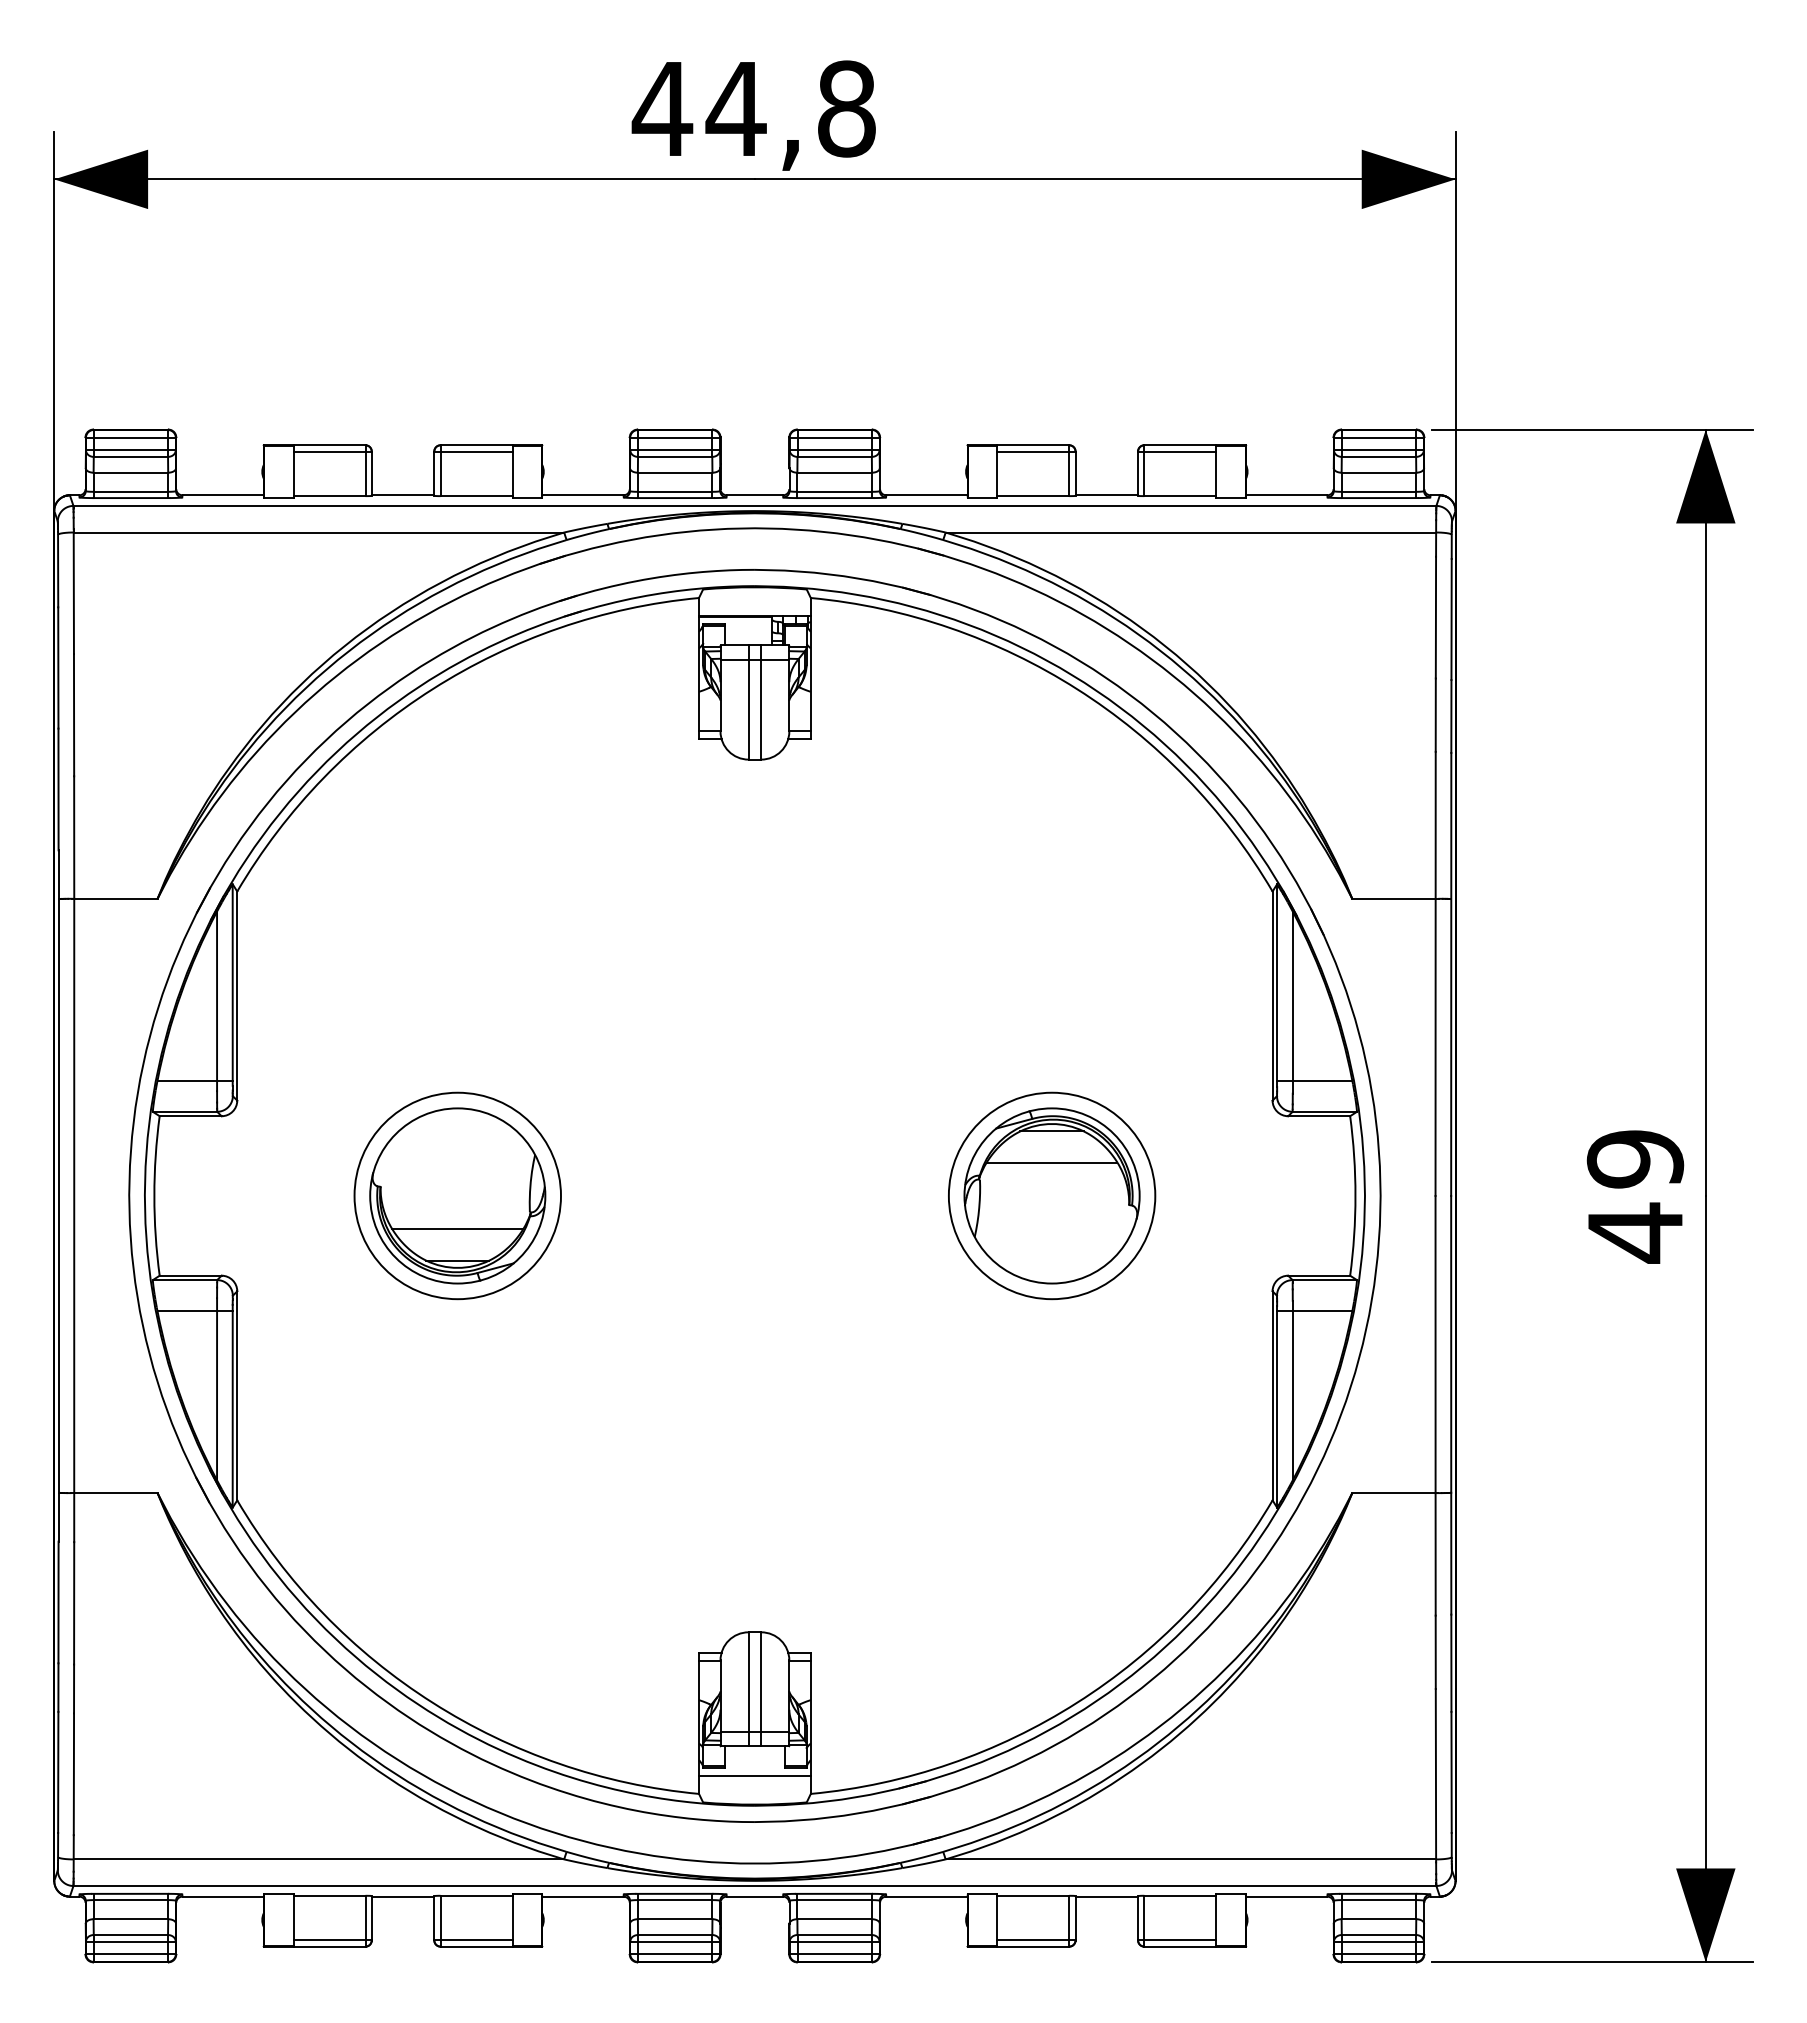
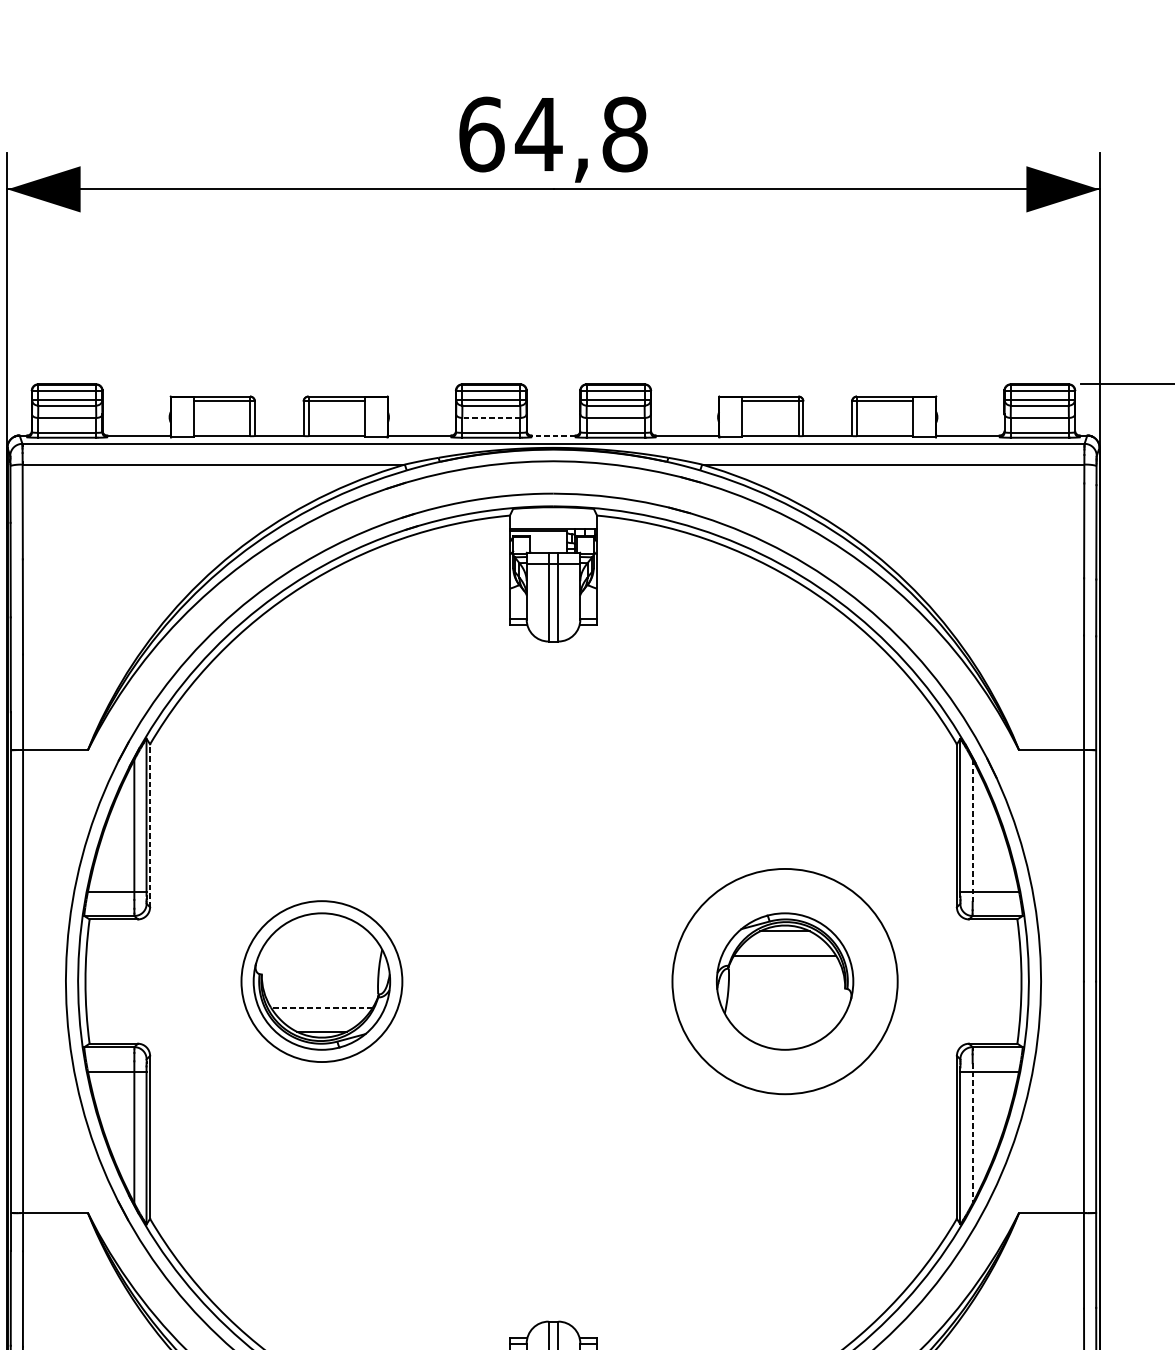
text: (662, 108) -> (481, 134), 44,8 -> 64,8
line: (674, 472) -> (490, 417), solid -> dashed
line: (754, 495) -> (553, 435), solid -> dashed
line: (237, 996) -> (150, 826), solid -> dashed
line: (1292, 1003) -> (972, 831), solid -> dashed
circle: (1051, 1195) -> (784, 981), size x1.4
line: (457, 1229) -> (321, 1007), solid -> dashed
line: (1292, 1390) -> (972, 1133), solid -> dashed

